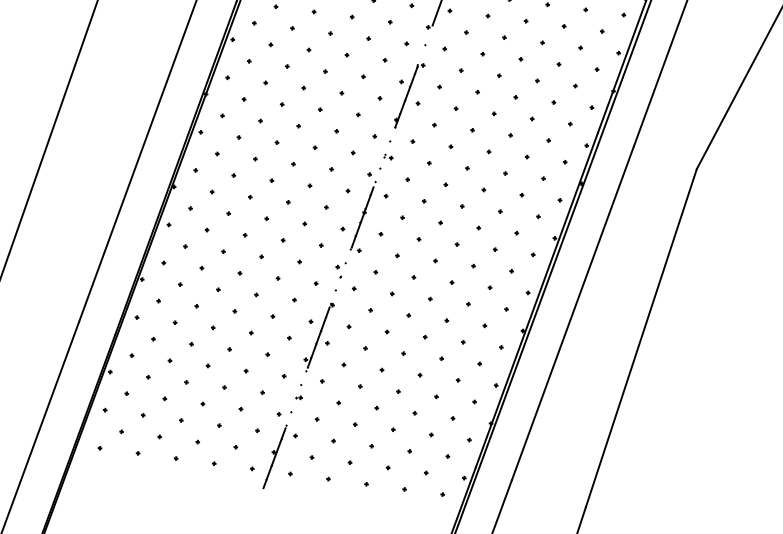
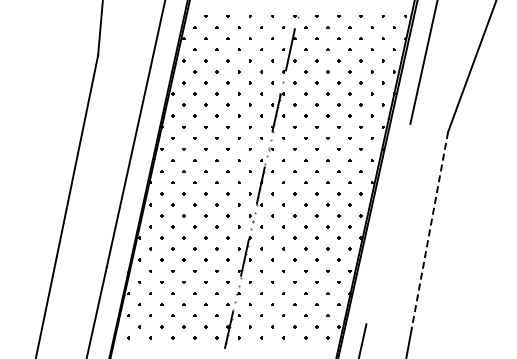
line: (573, 312) -> (388, 223), removed
line: (641, 338) -> (429, 233), solid -> dashed

